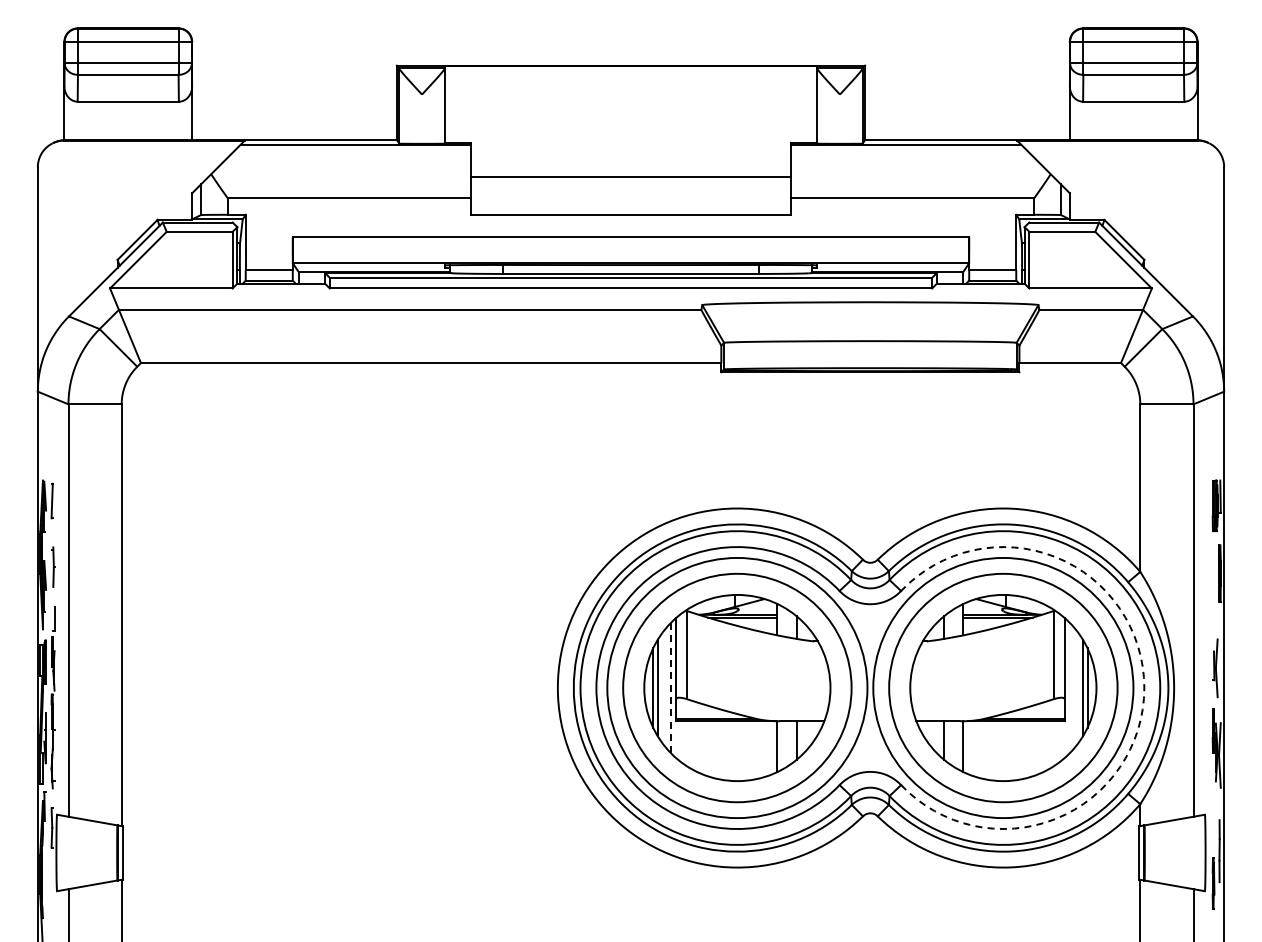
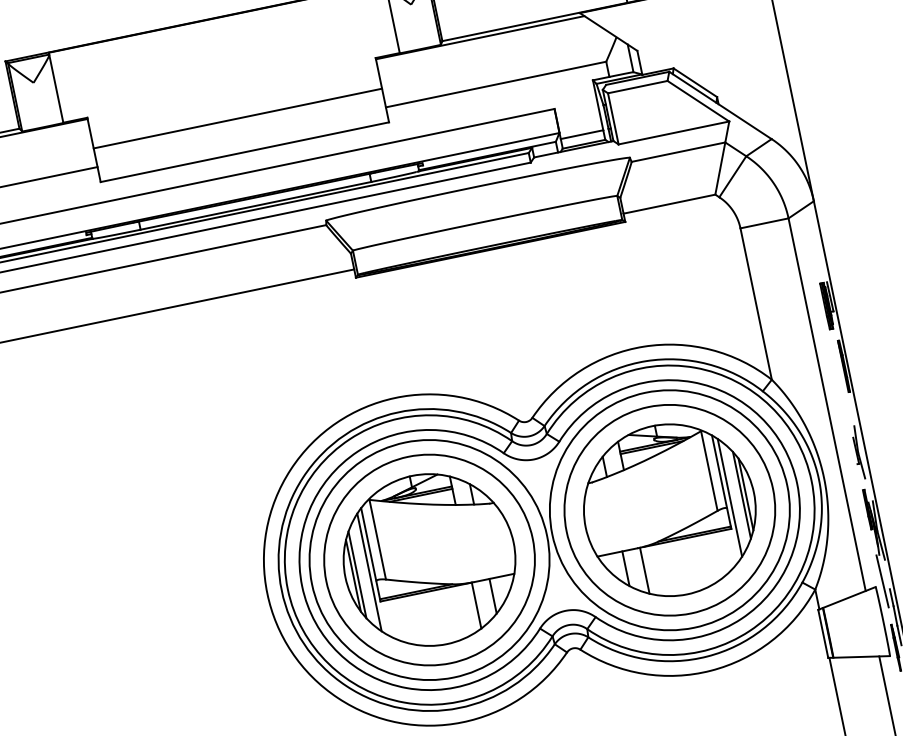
line: (670, 687) -> (369, 572), dashed -> solid
line: (1069, 687) -> (729, 497), added
arc: (1144, 688) -> (797, 484), dashed -> solid
line: (1213, 810) -> (882, 581), added

